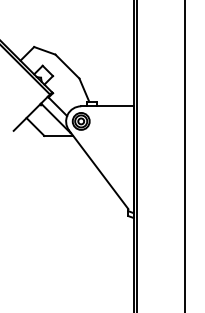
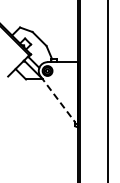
line: (98, 170) -> (57, 99), solid -> dashed

